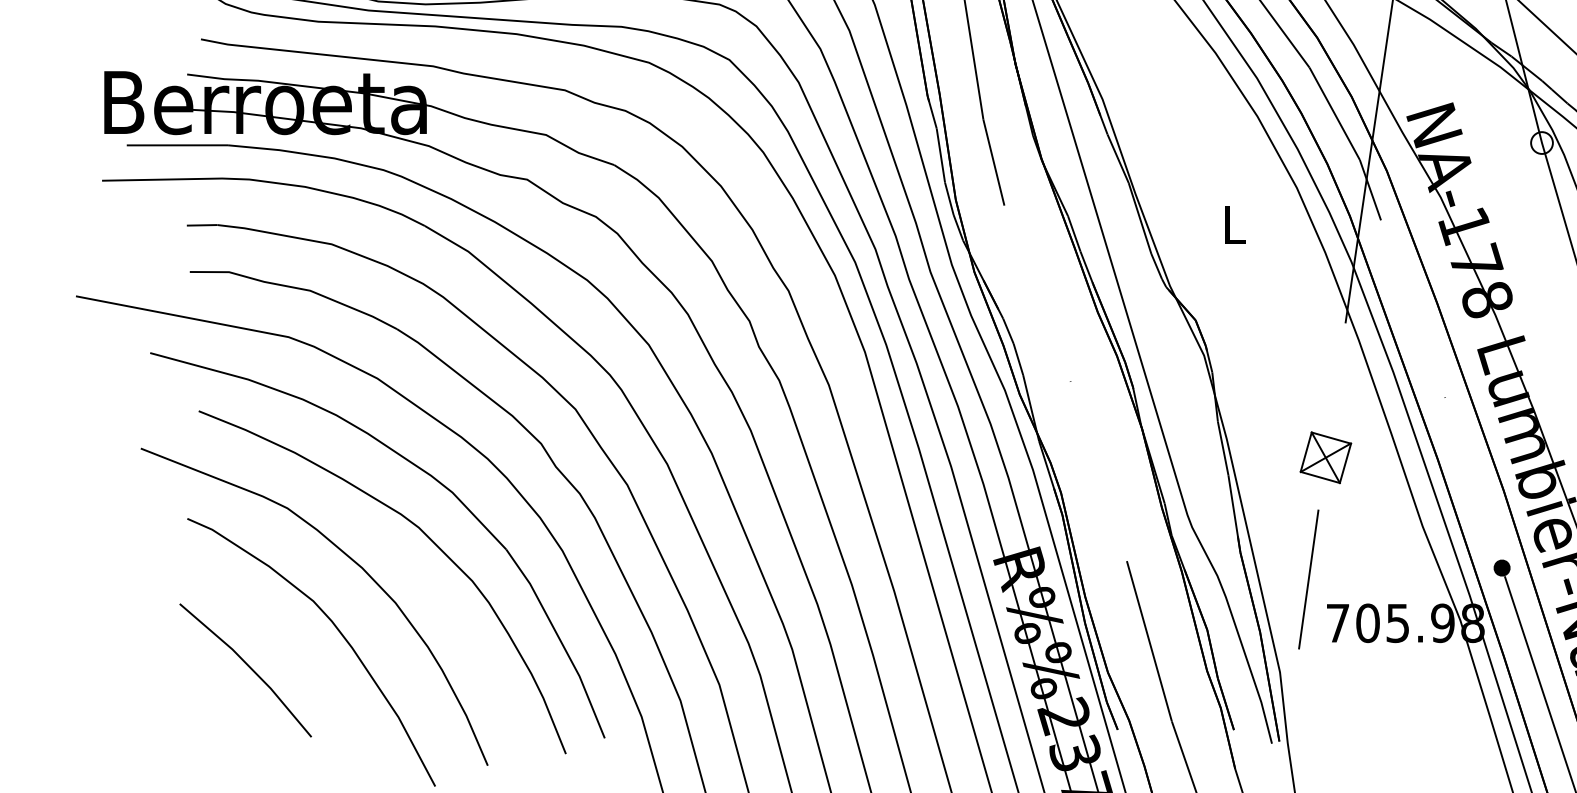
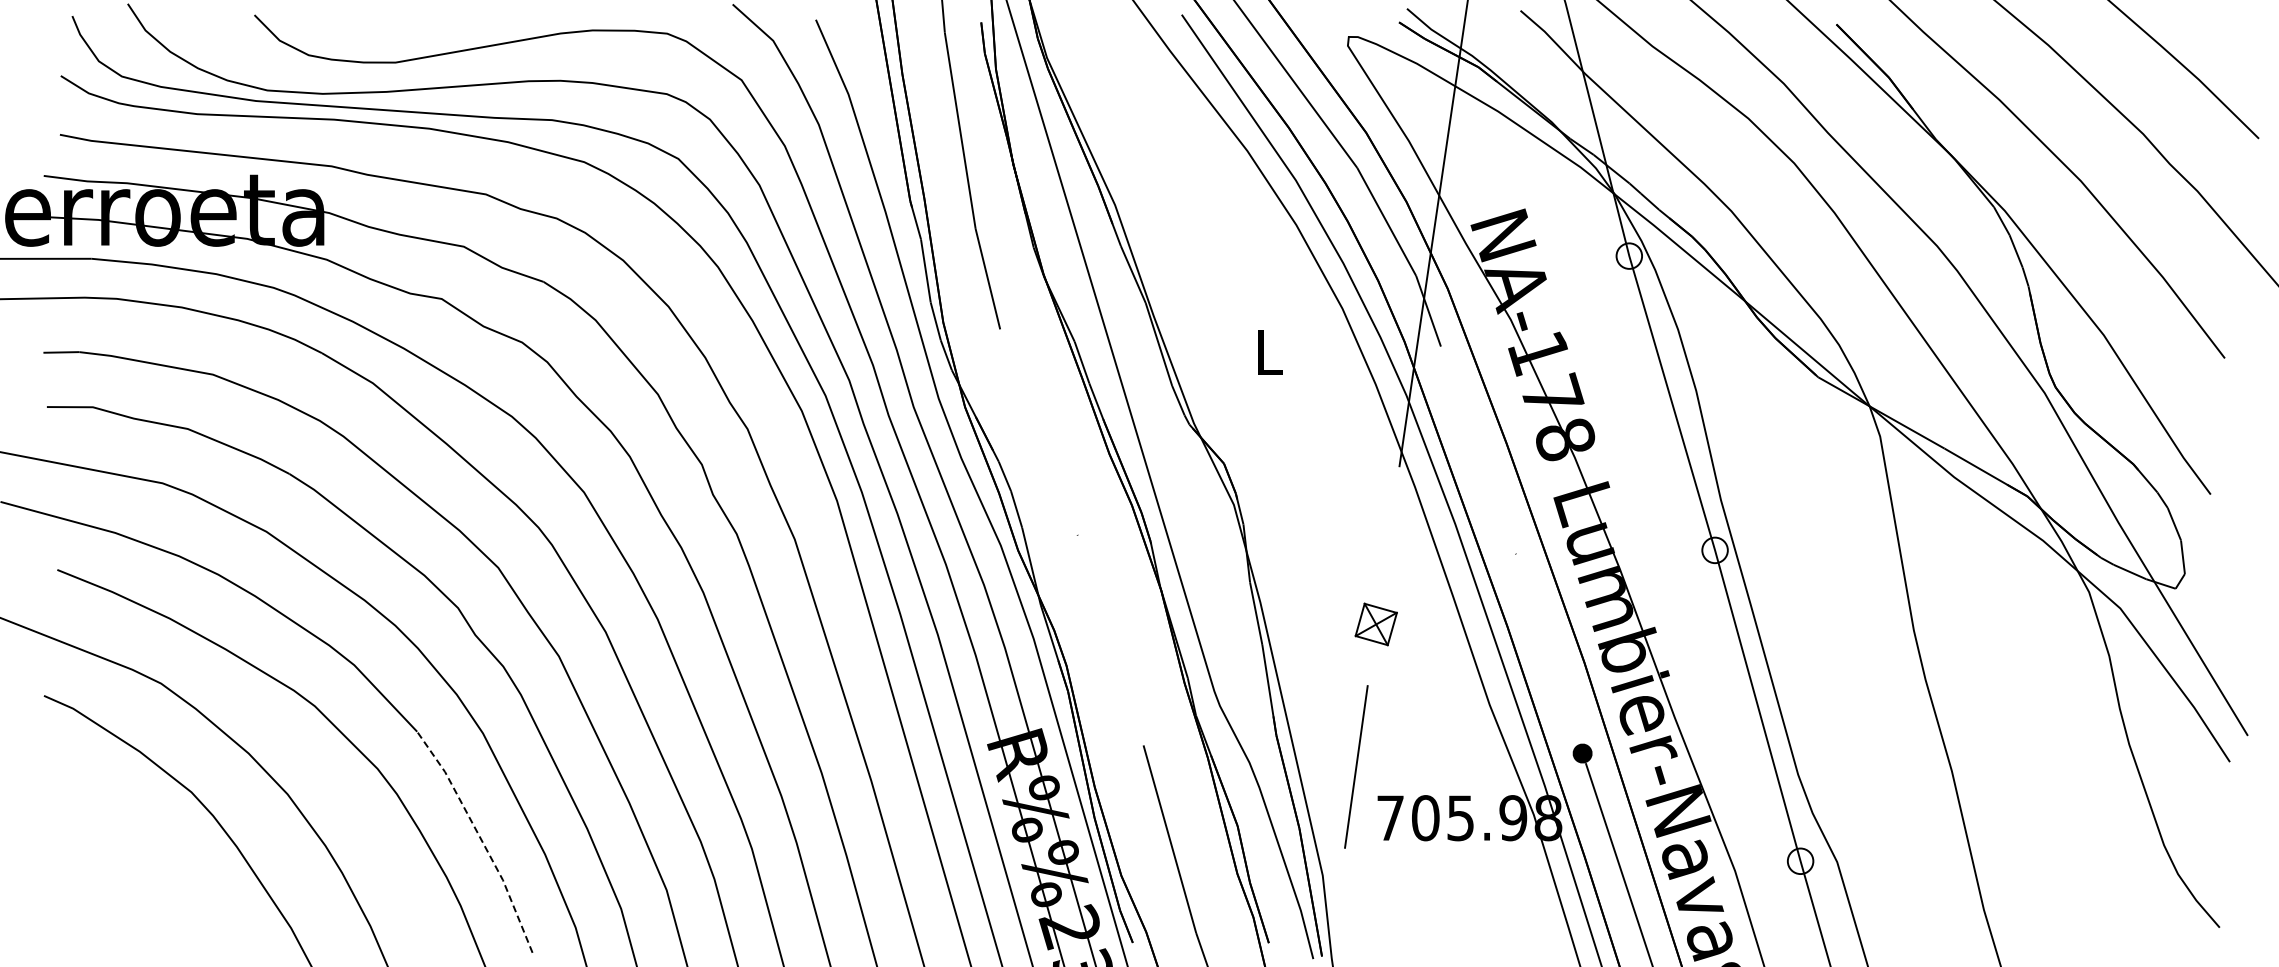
part: (1325, 457) -> (1375, 624), size x0.7
line: (560, 640) -> (480, 838), solid -> dashed
line: (248, 667) -> (115, 869), removed

